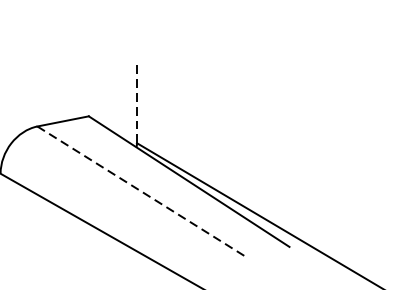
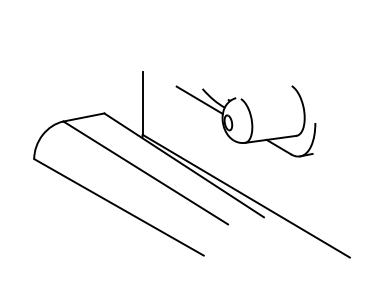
line: (136, 103) -> (142, 103), dashed -> solid
part: (266, 126) -> (245, 121), added
line: (141, 191) -> (146, 173), dashed -> solid

